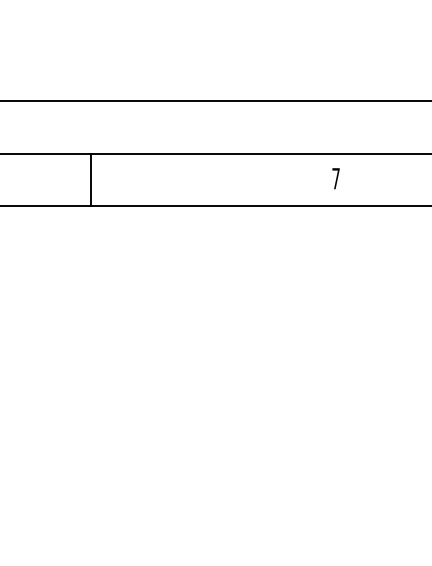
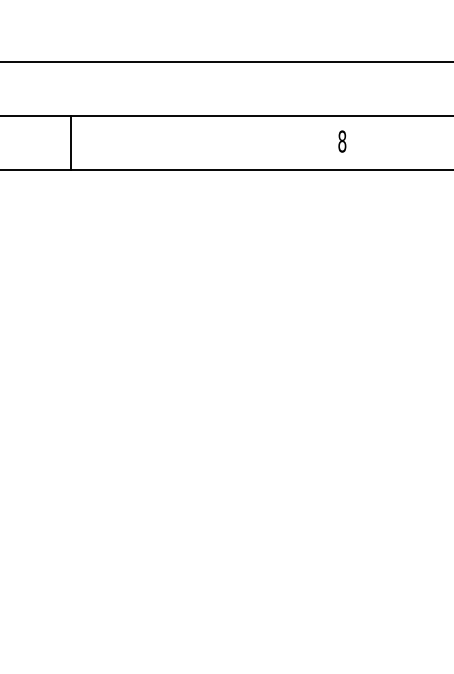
text: (336, 178) -> (342, 141), 7 -> 8
line: (90, 179) -> (70, 142), moved

